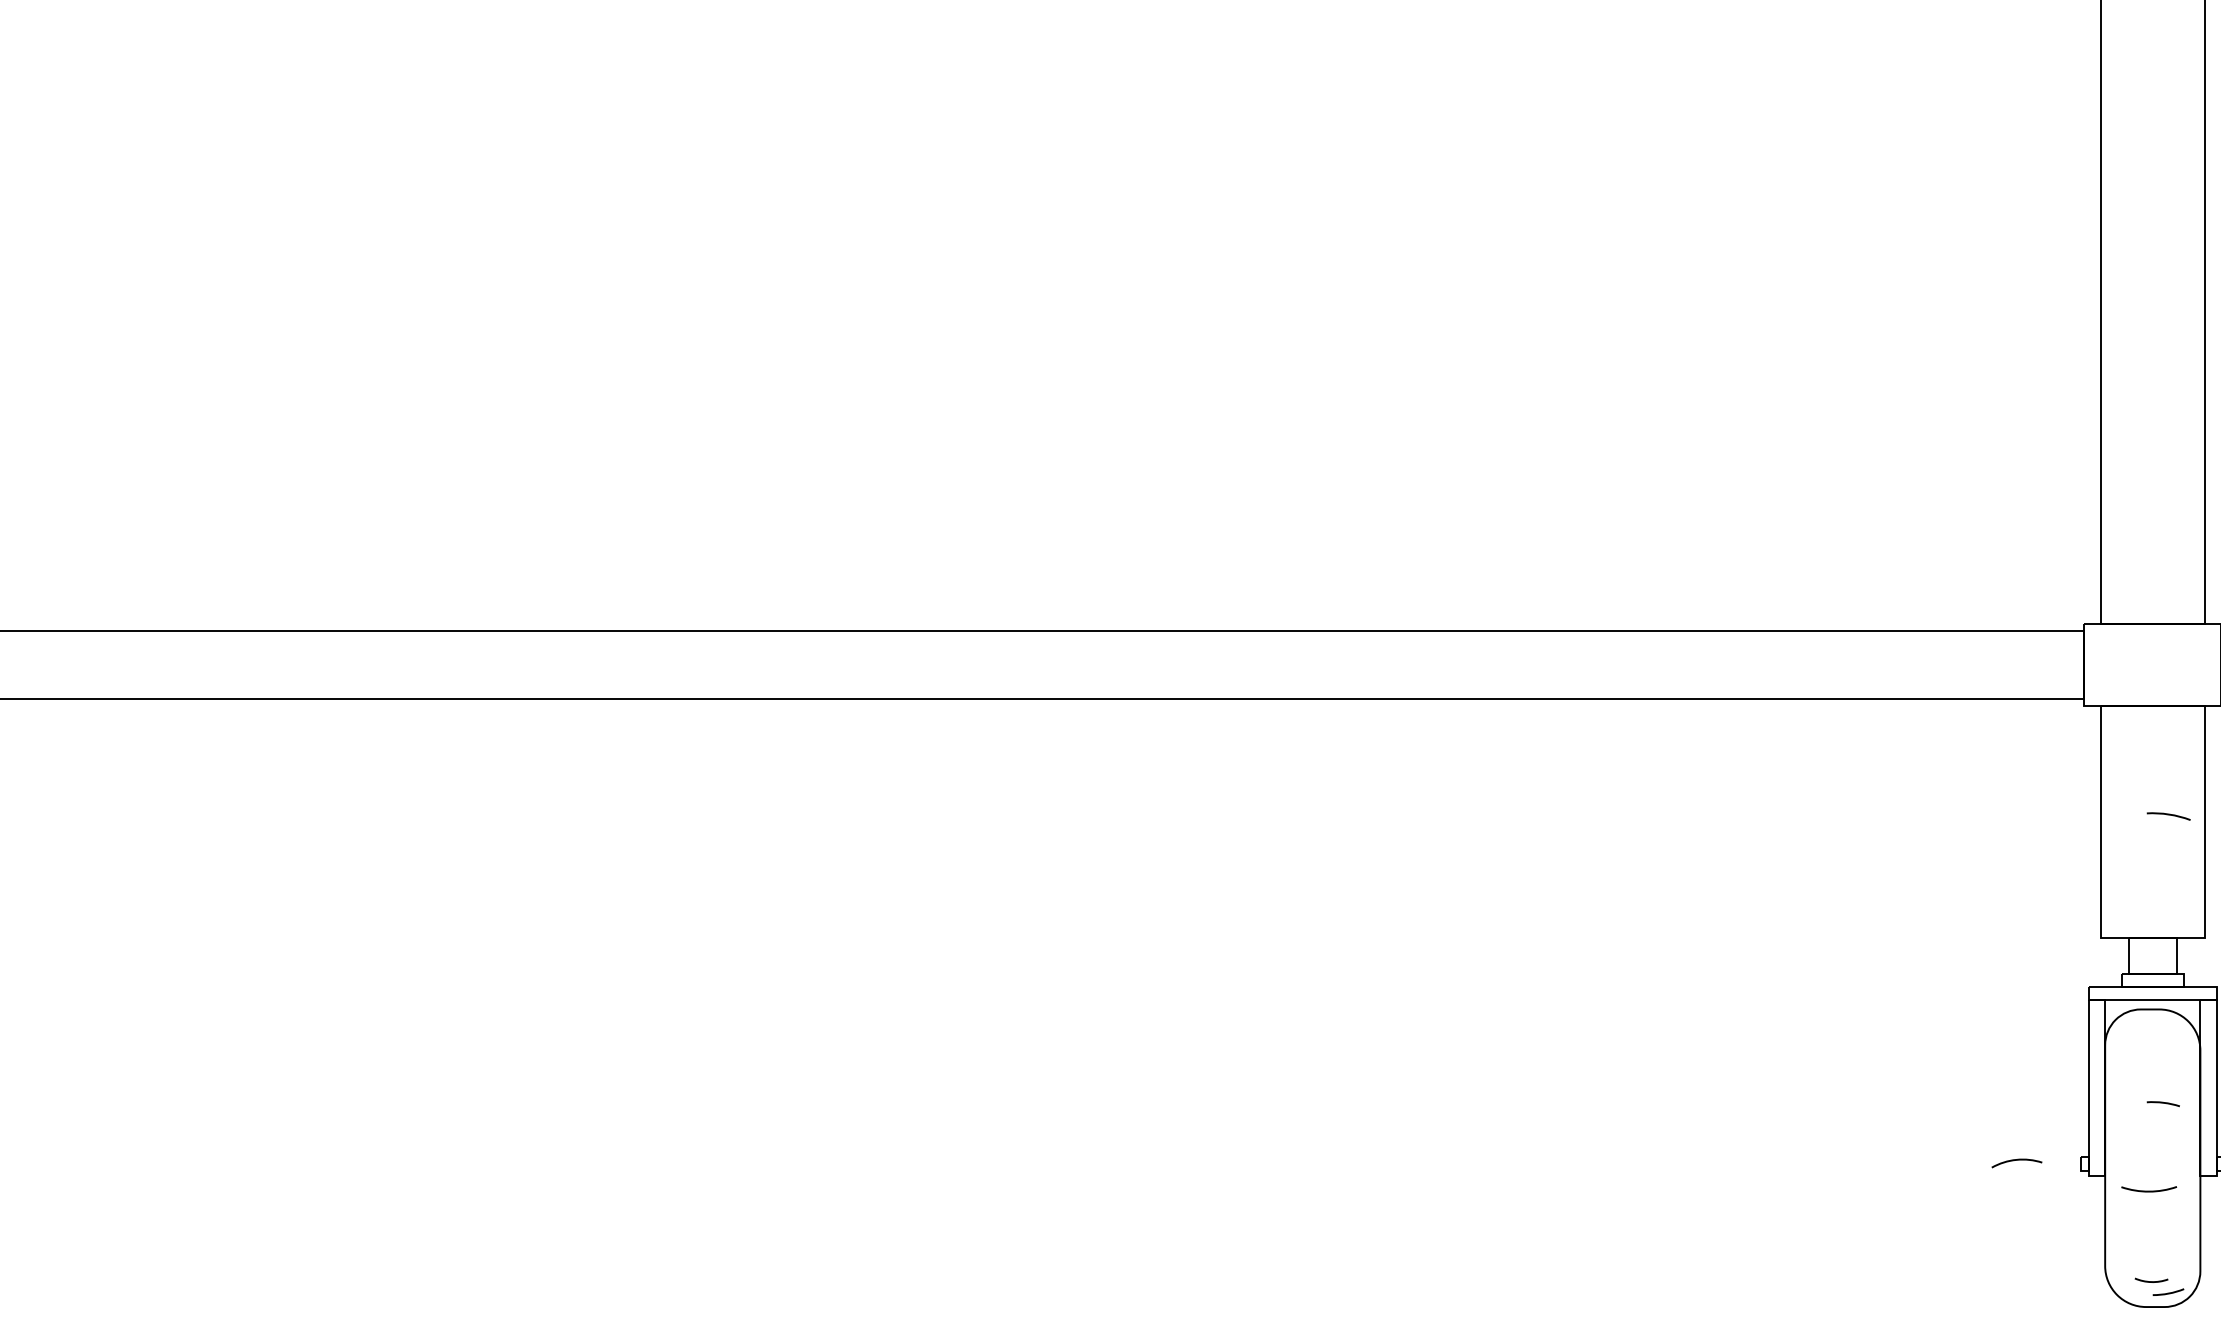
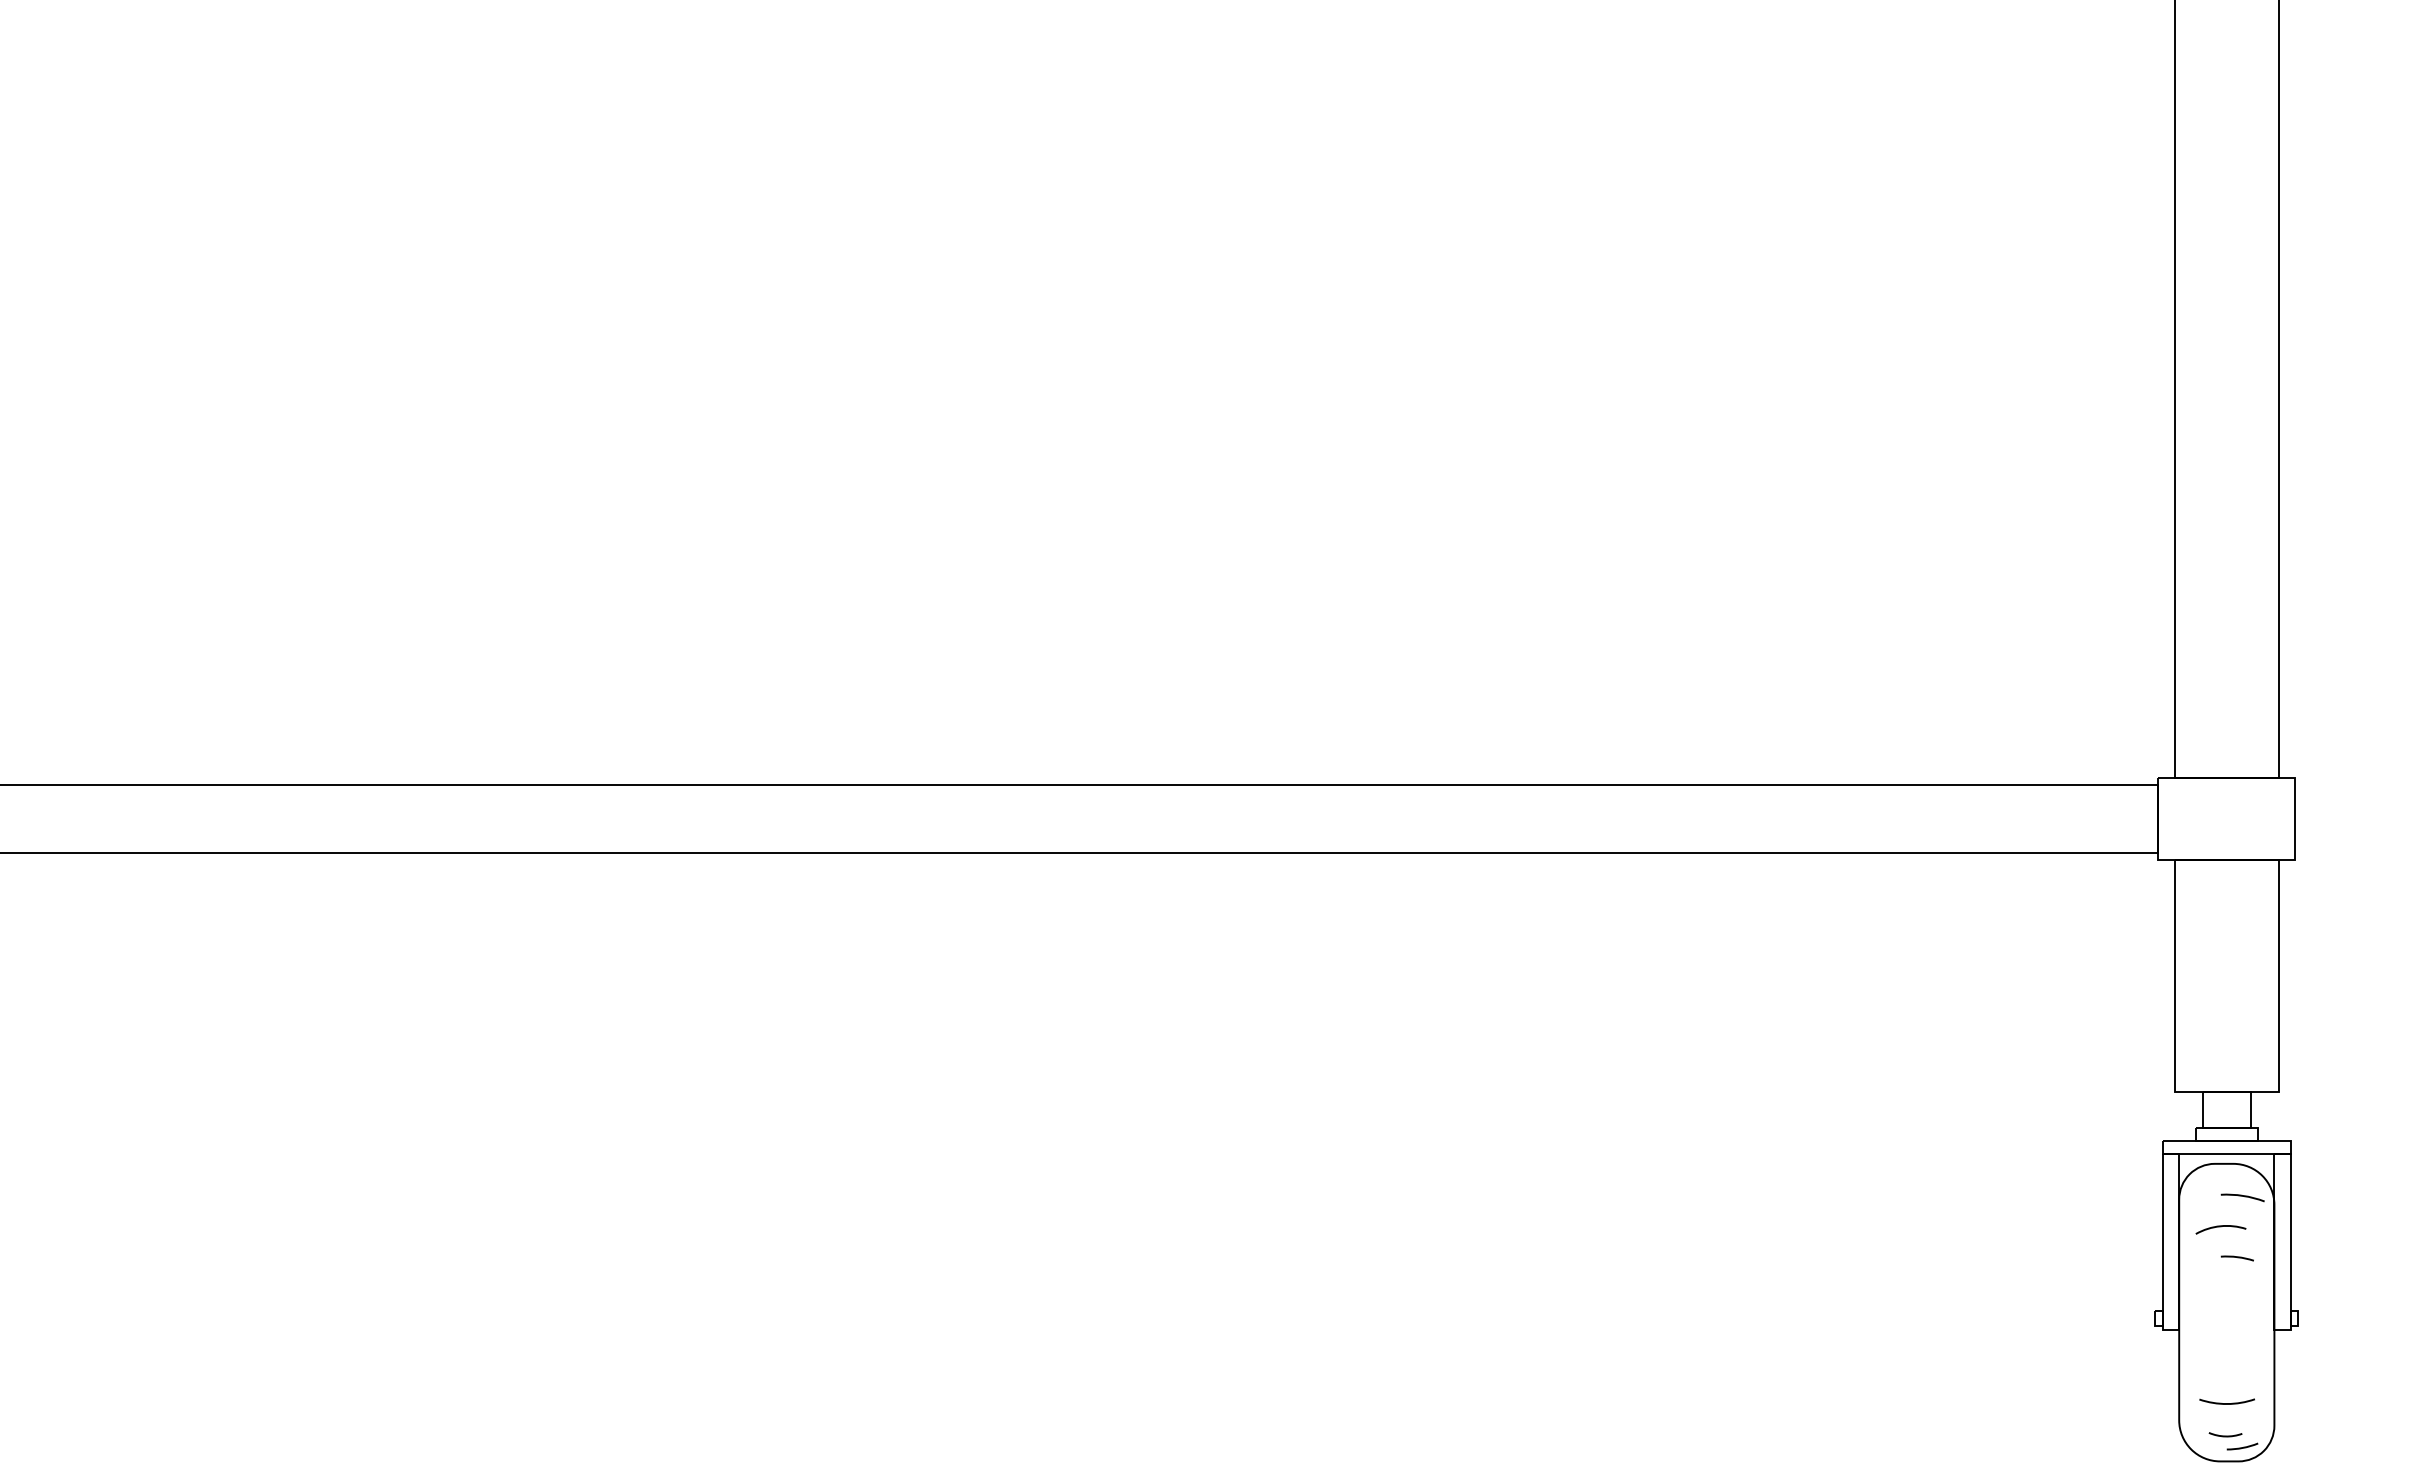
arc: (2168, 815) -> (2242, 1196), moved
arc: (2016, 1161) -> (2220, 1227), moved
arc: (2148, 1191) -> (2226, 1403), moved

